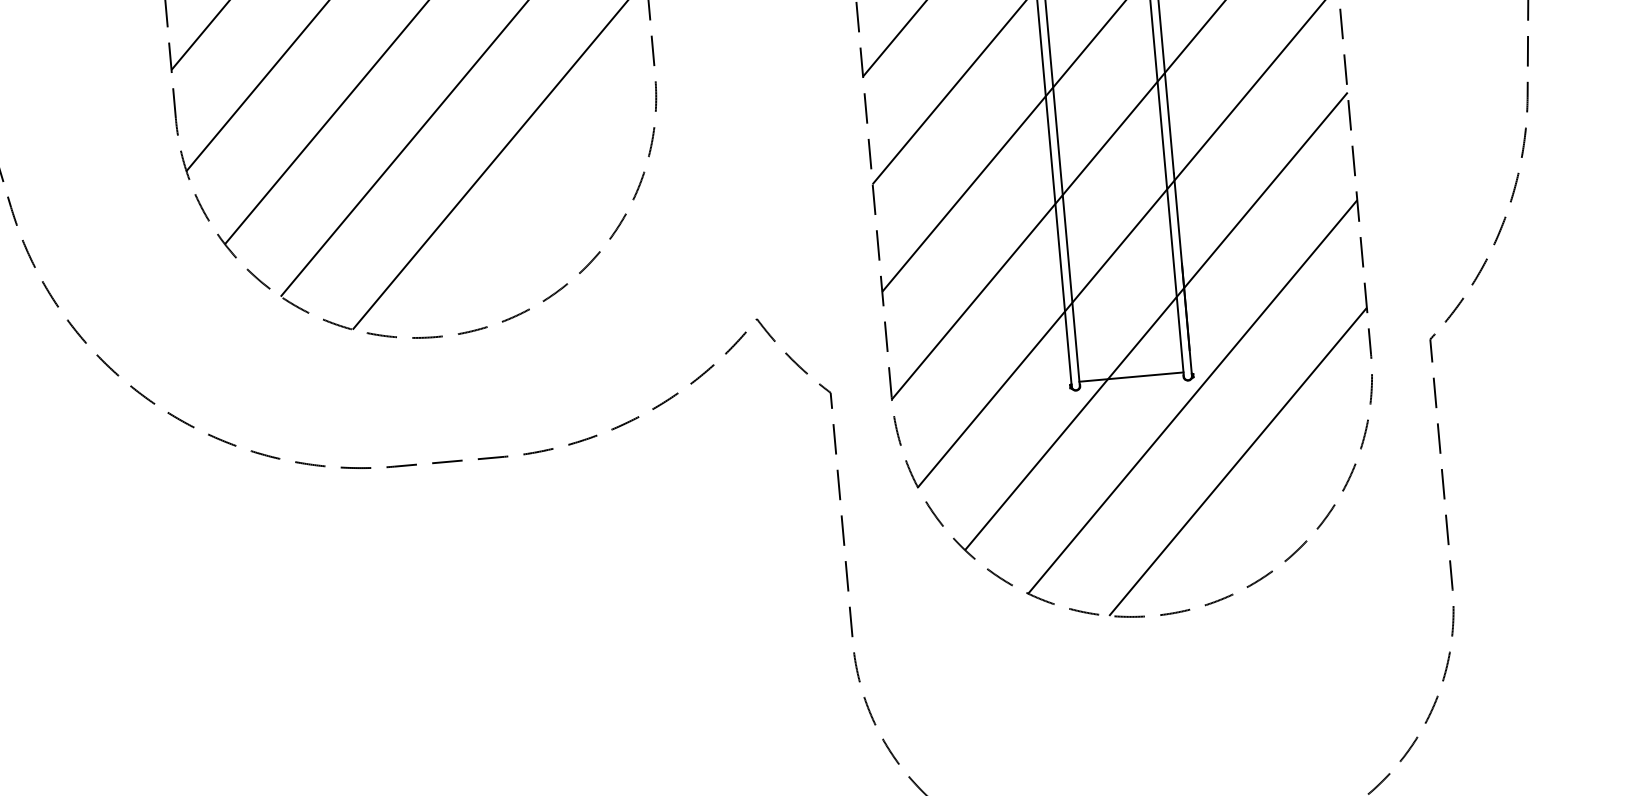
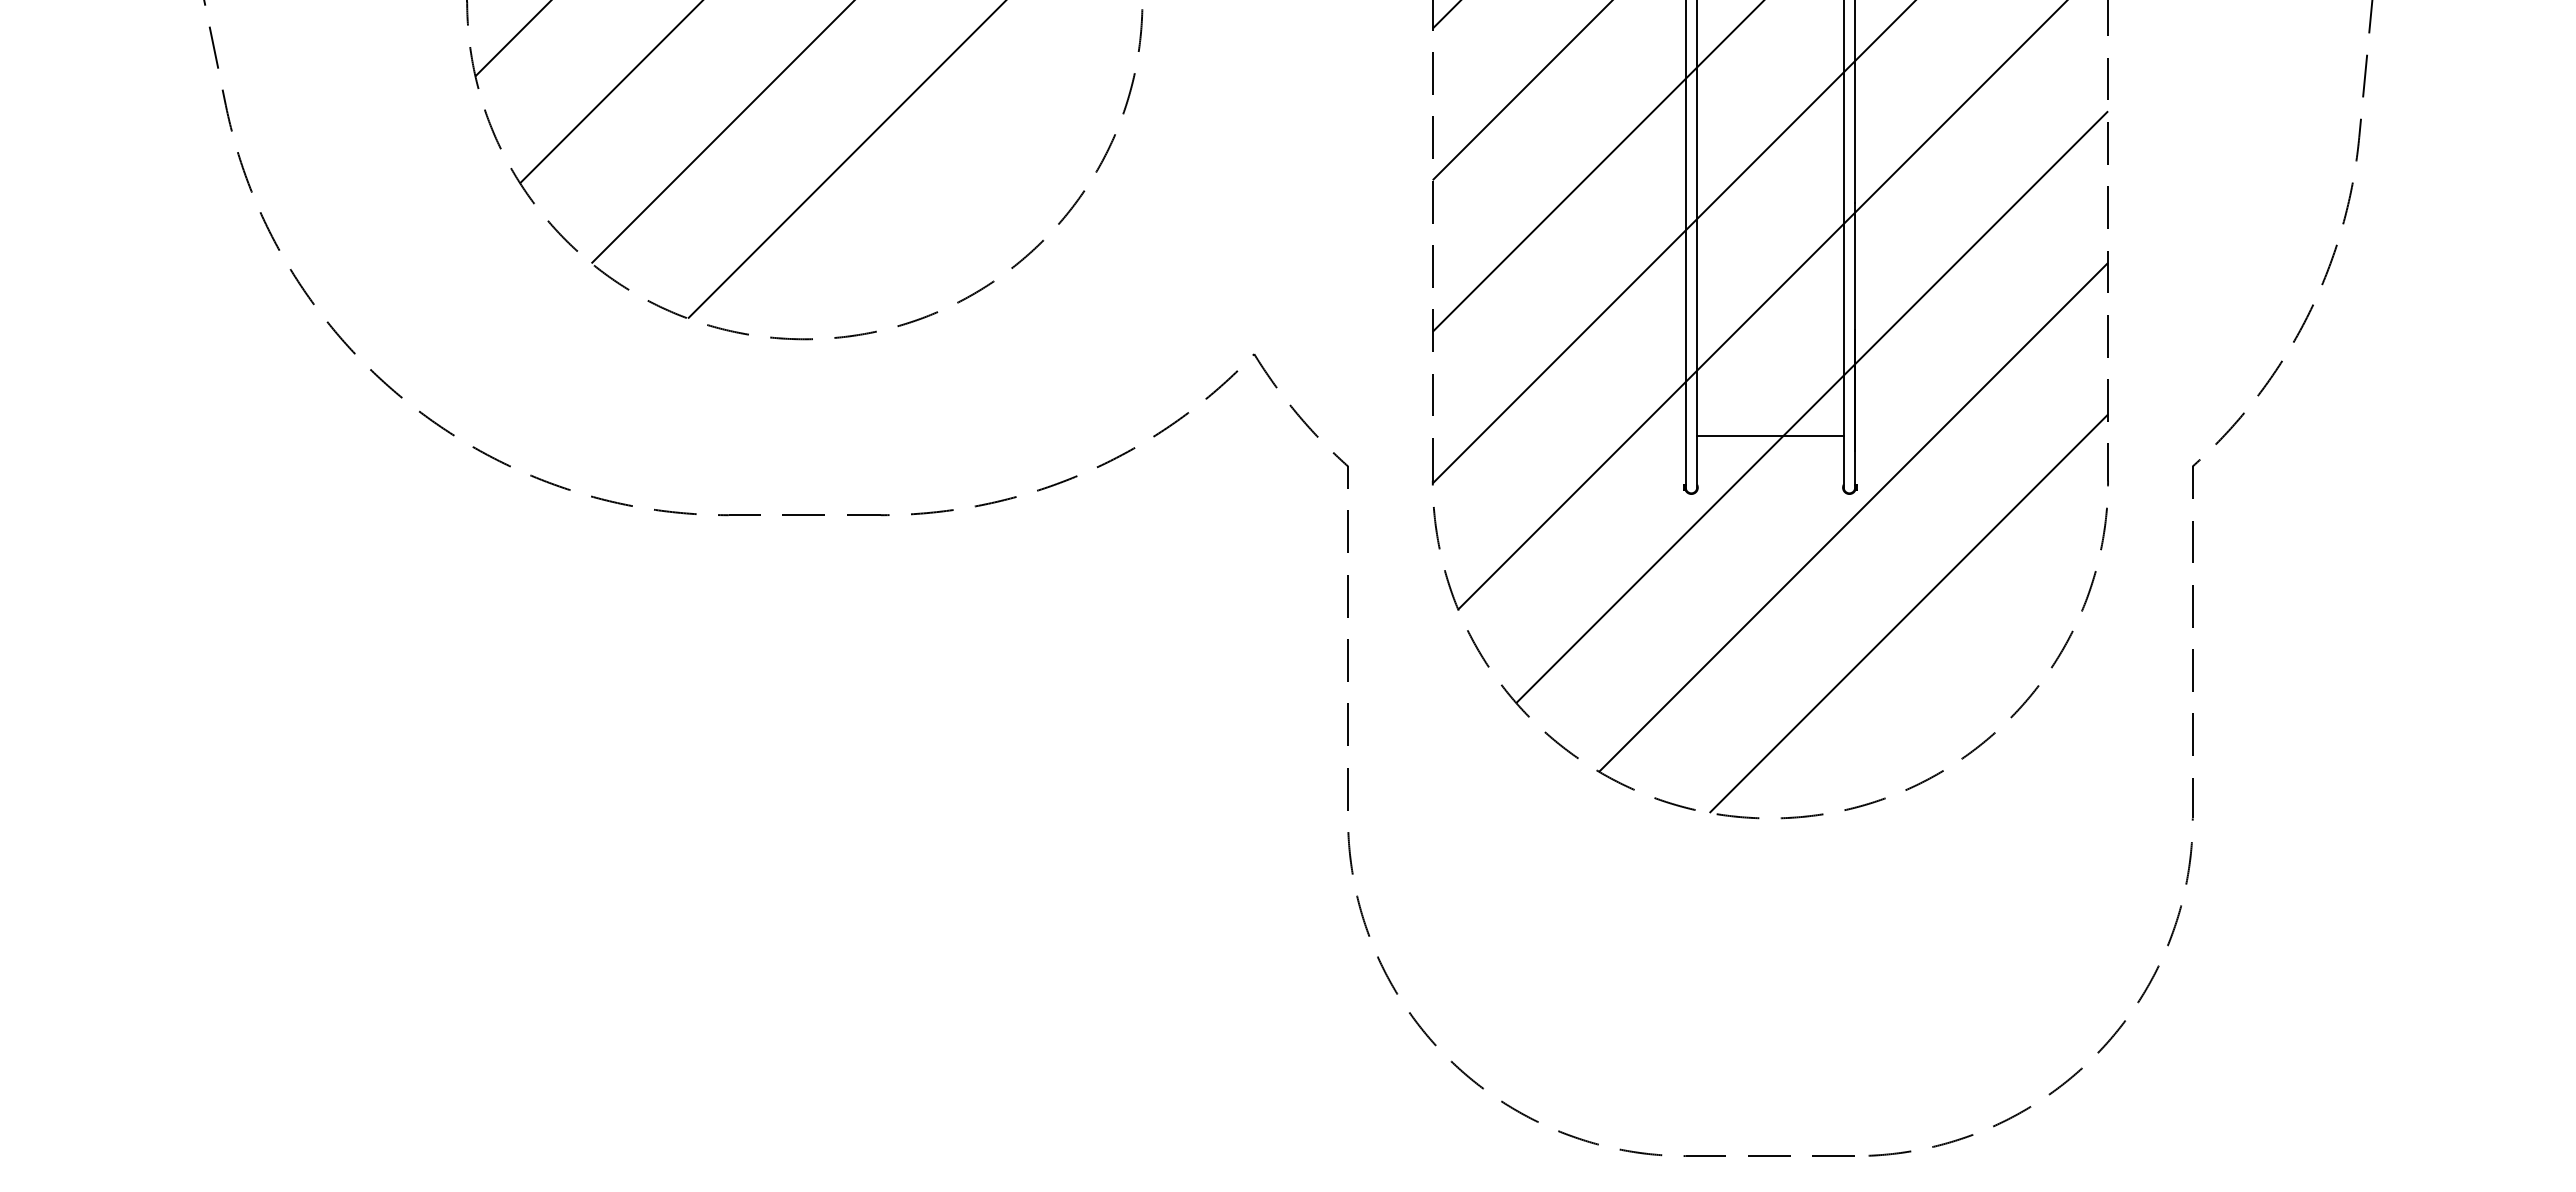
line: (1131, 376) -> (1770, 435), moved

